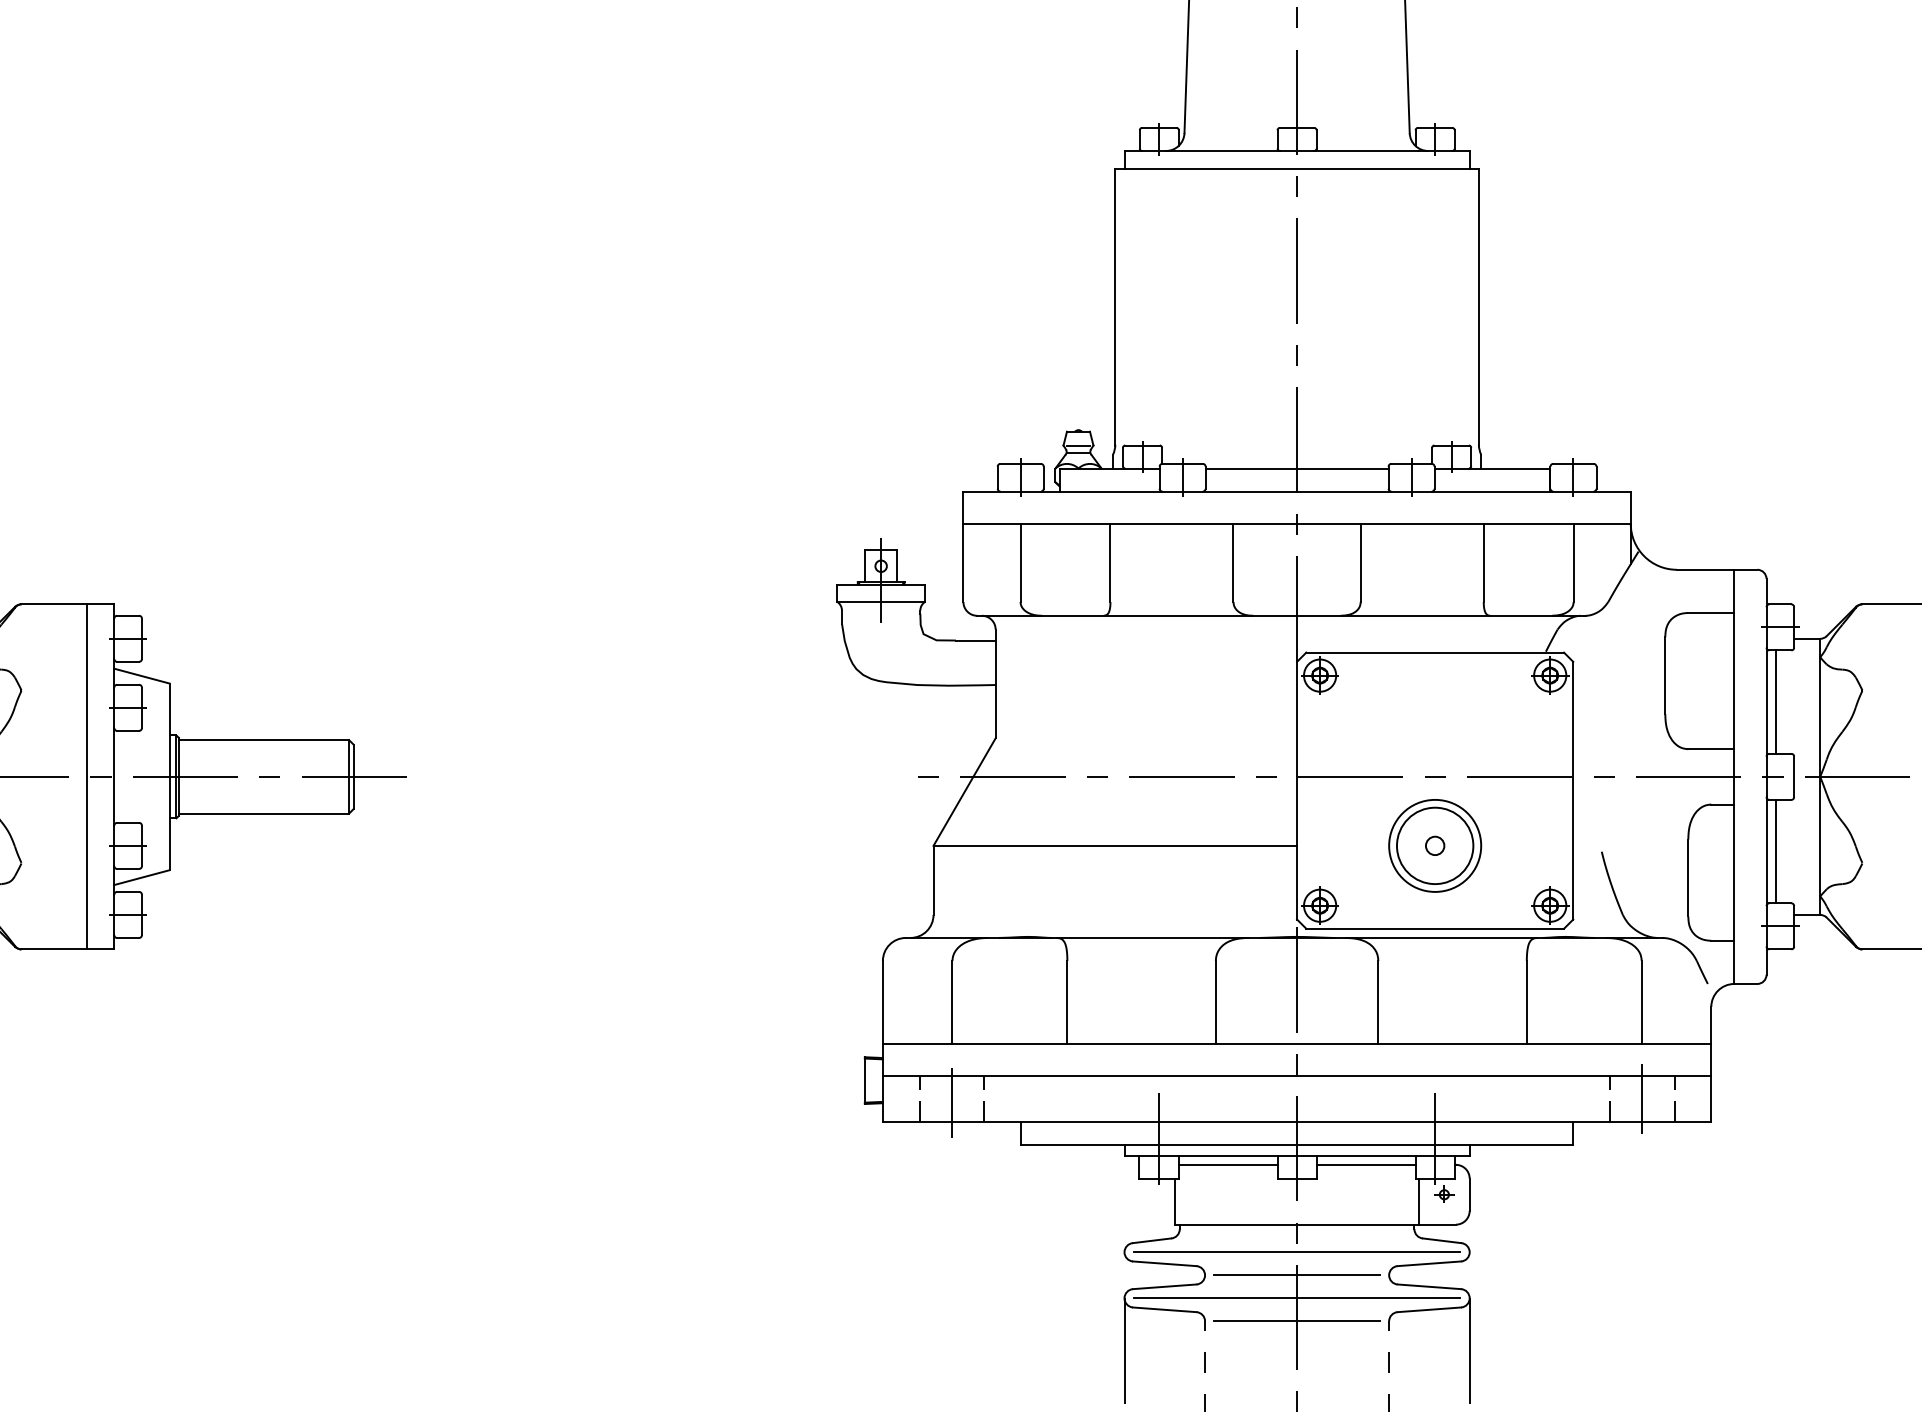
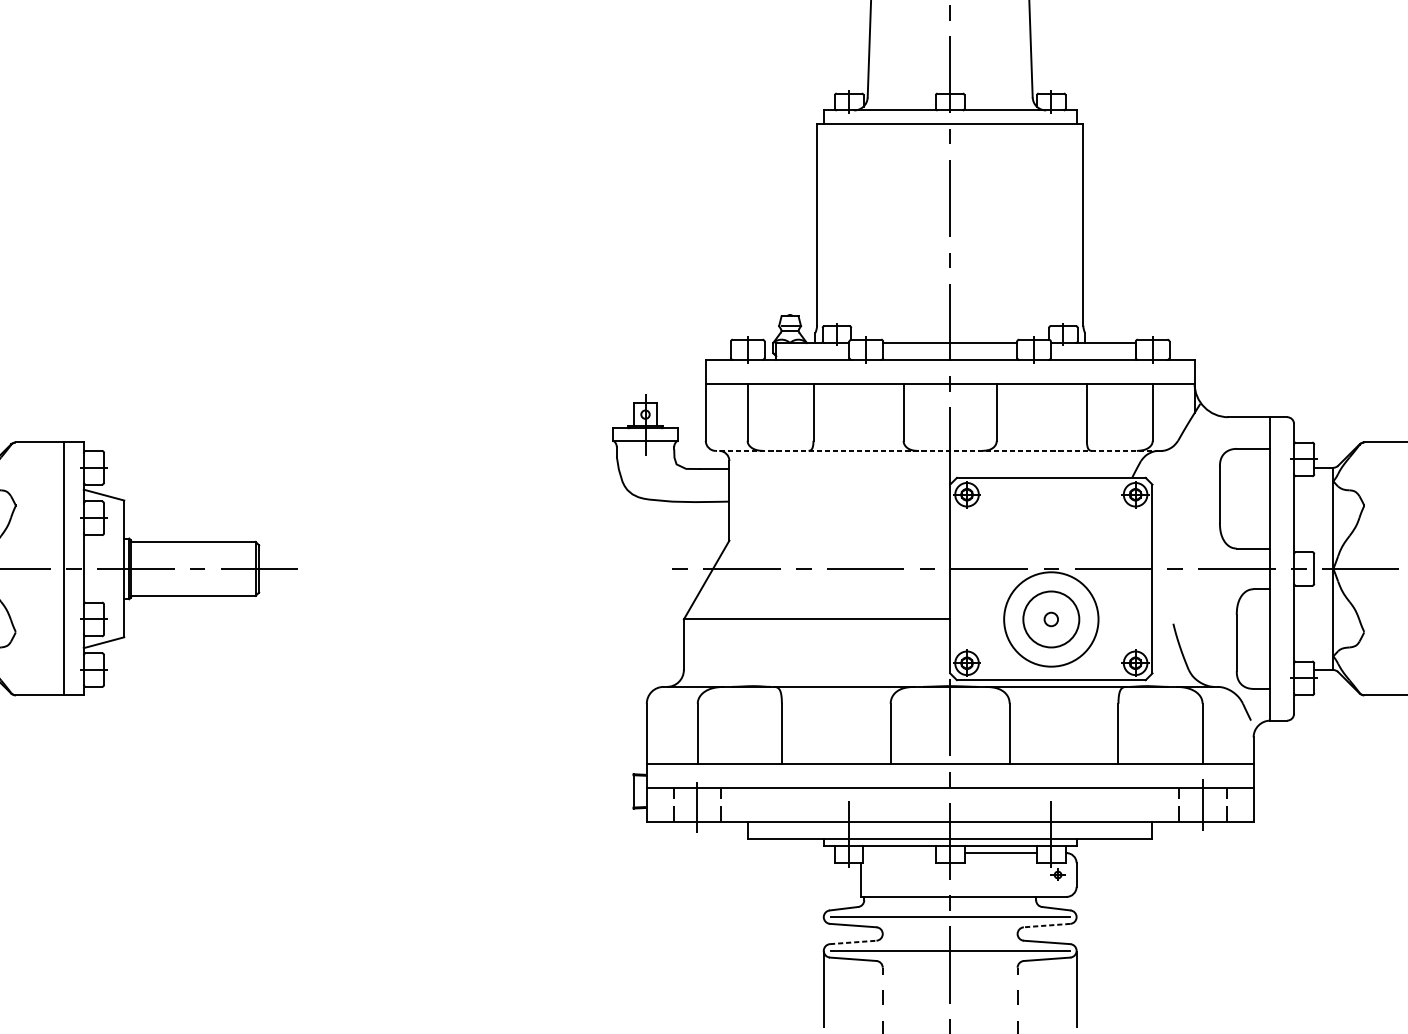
line: (1280, 615) -> (938, 450), solid -> dashed
line: (1775, 701) -> (1300, 513), removed
circle: (1435, 845) -> (1051, 619), size x1.4
line: (1775, 851) -> (1300, 623), removed
line: (1227, 1164) -> (899, 852), removed
line: (1419, 1201) -> (1039, 879), removed
line: (1429, 1263) -> (1047, 925), solid -> dashed
line: (1296, 1275) -> (949, 934), removed
line: (1164, 1286) -> (853, 942), solid -> dashed
line: (1296, 1321) -> (949, 967), removed

